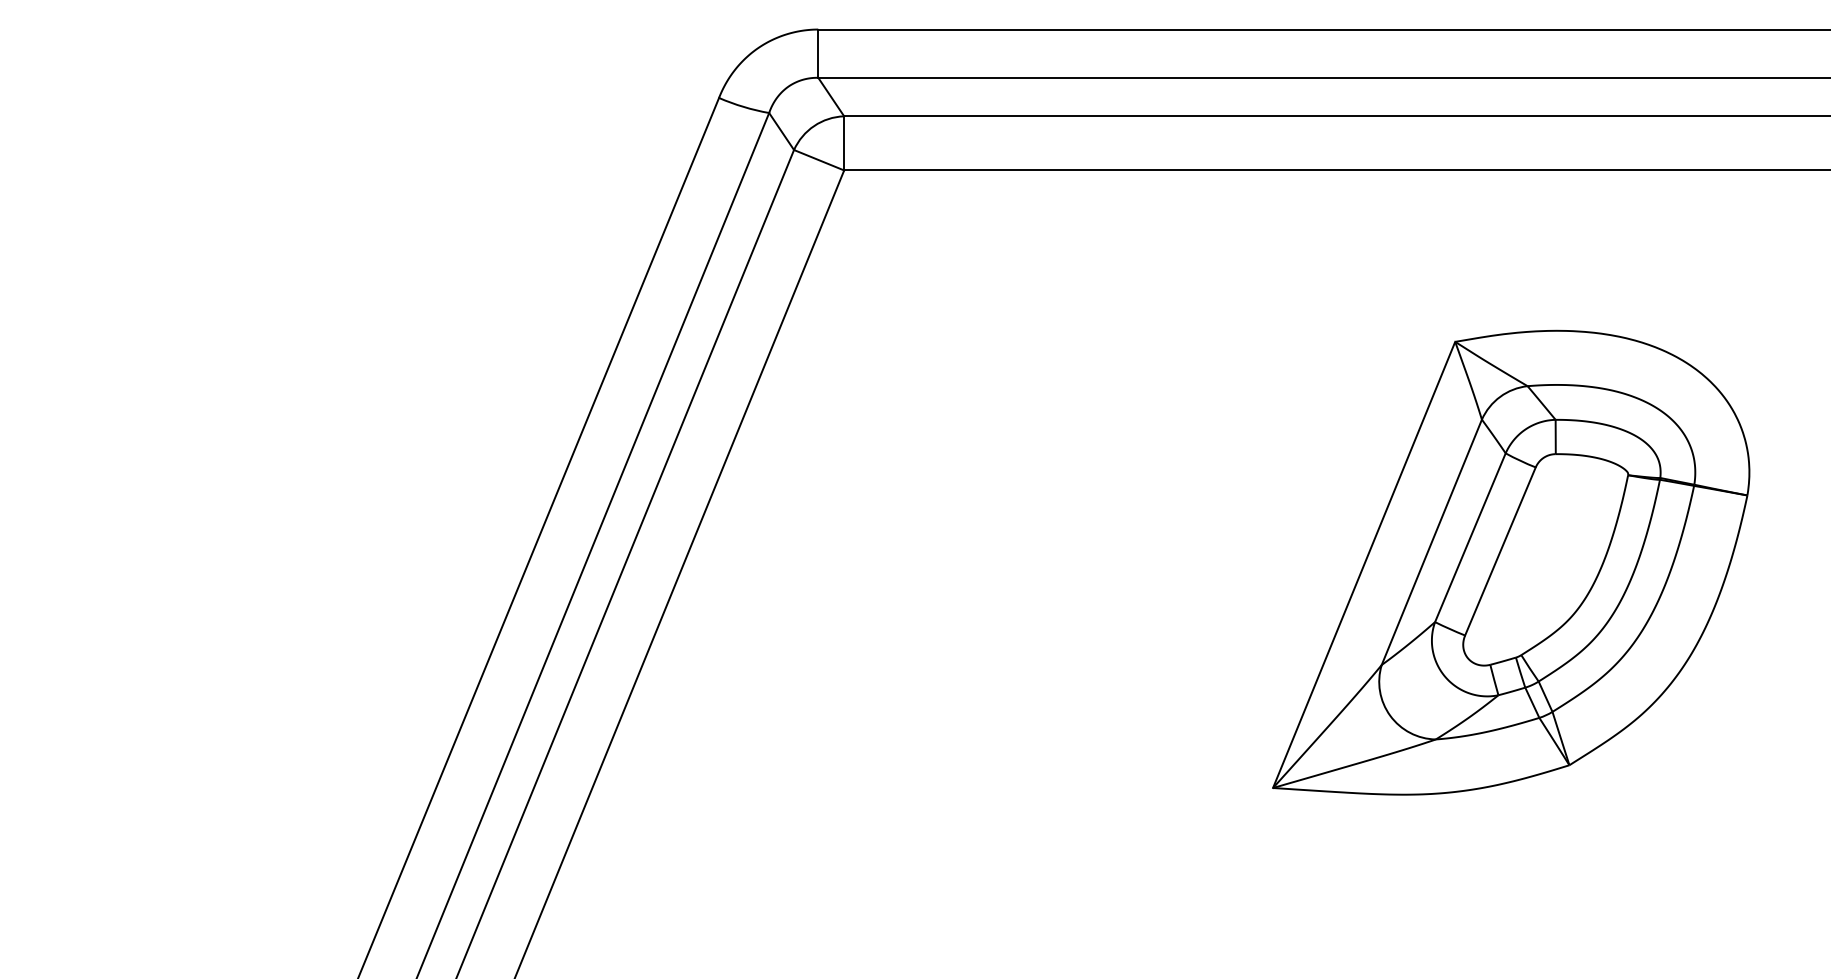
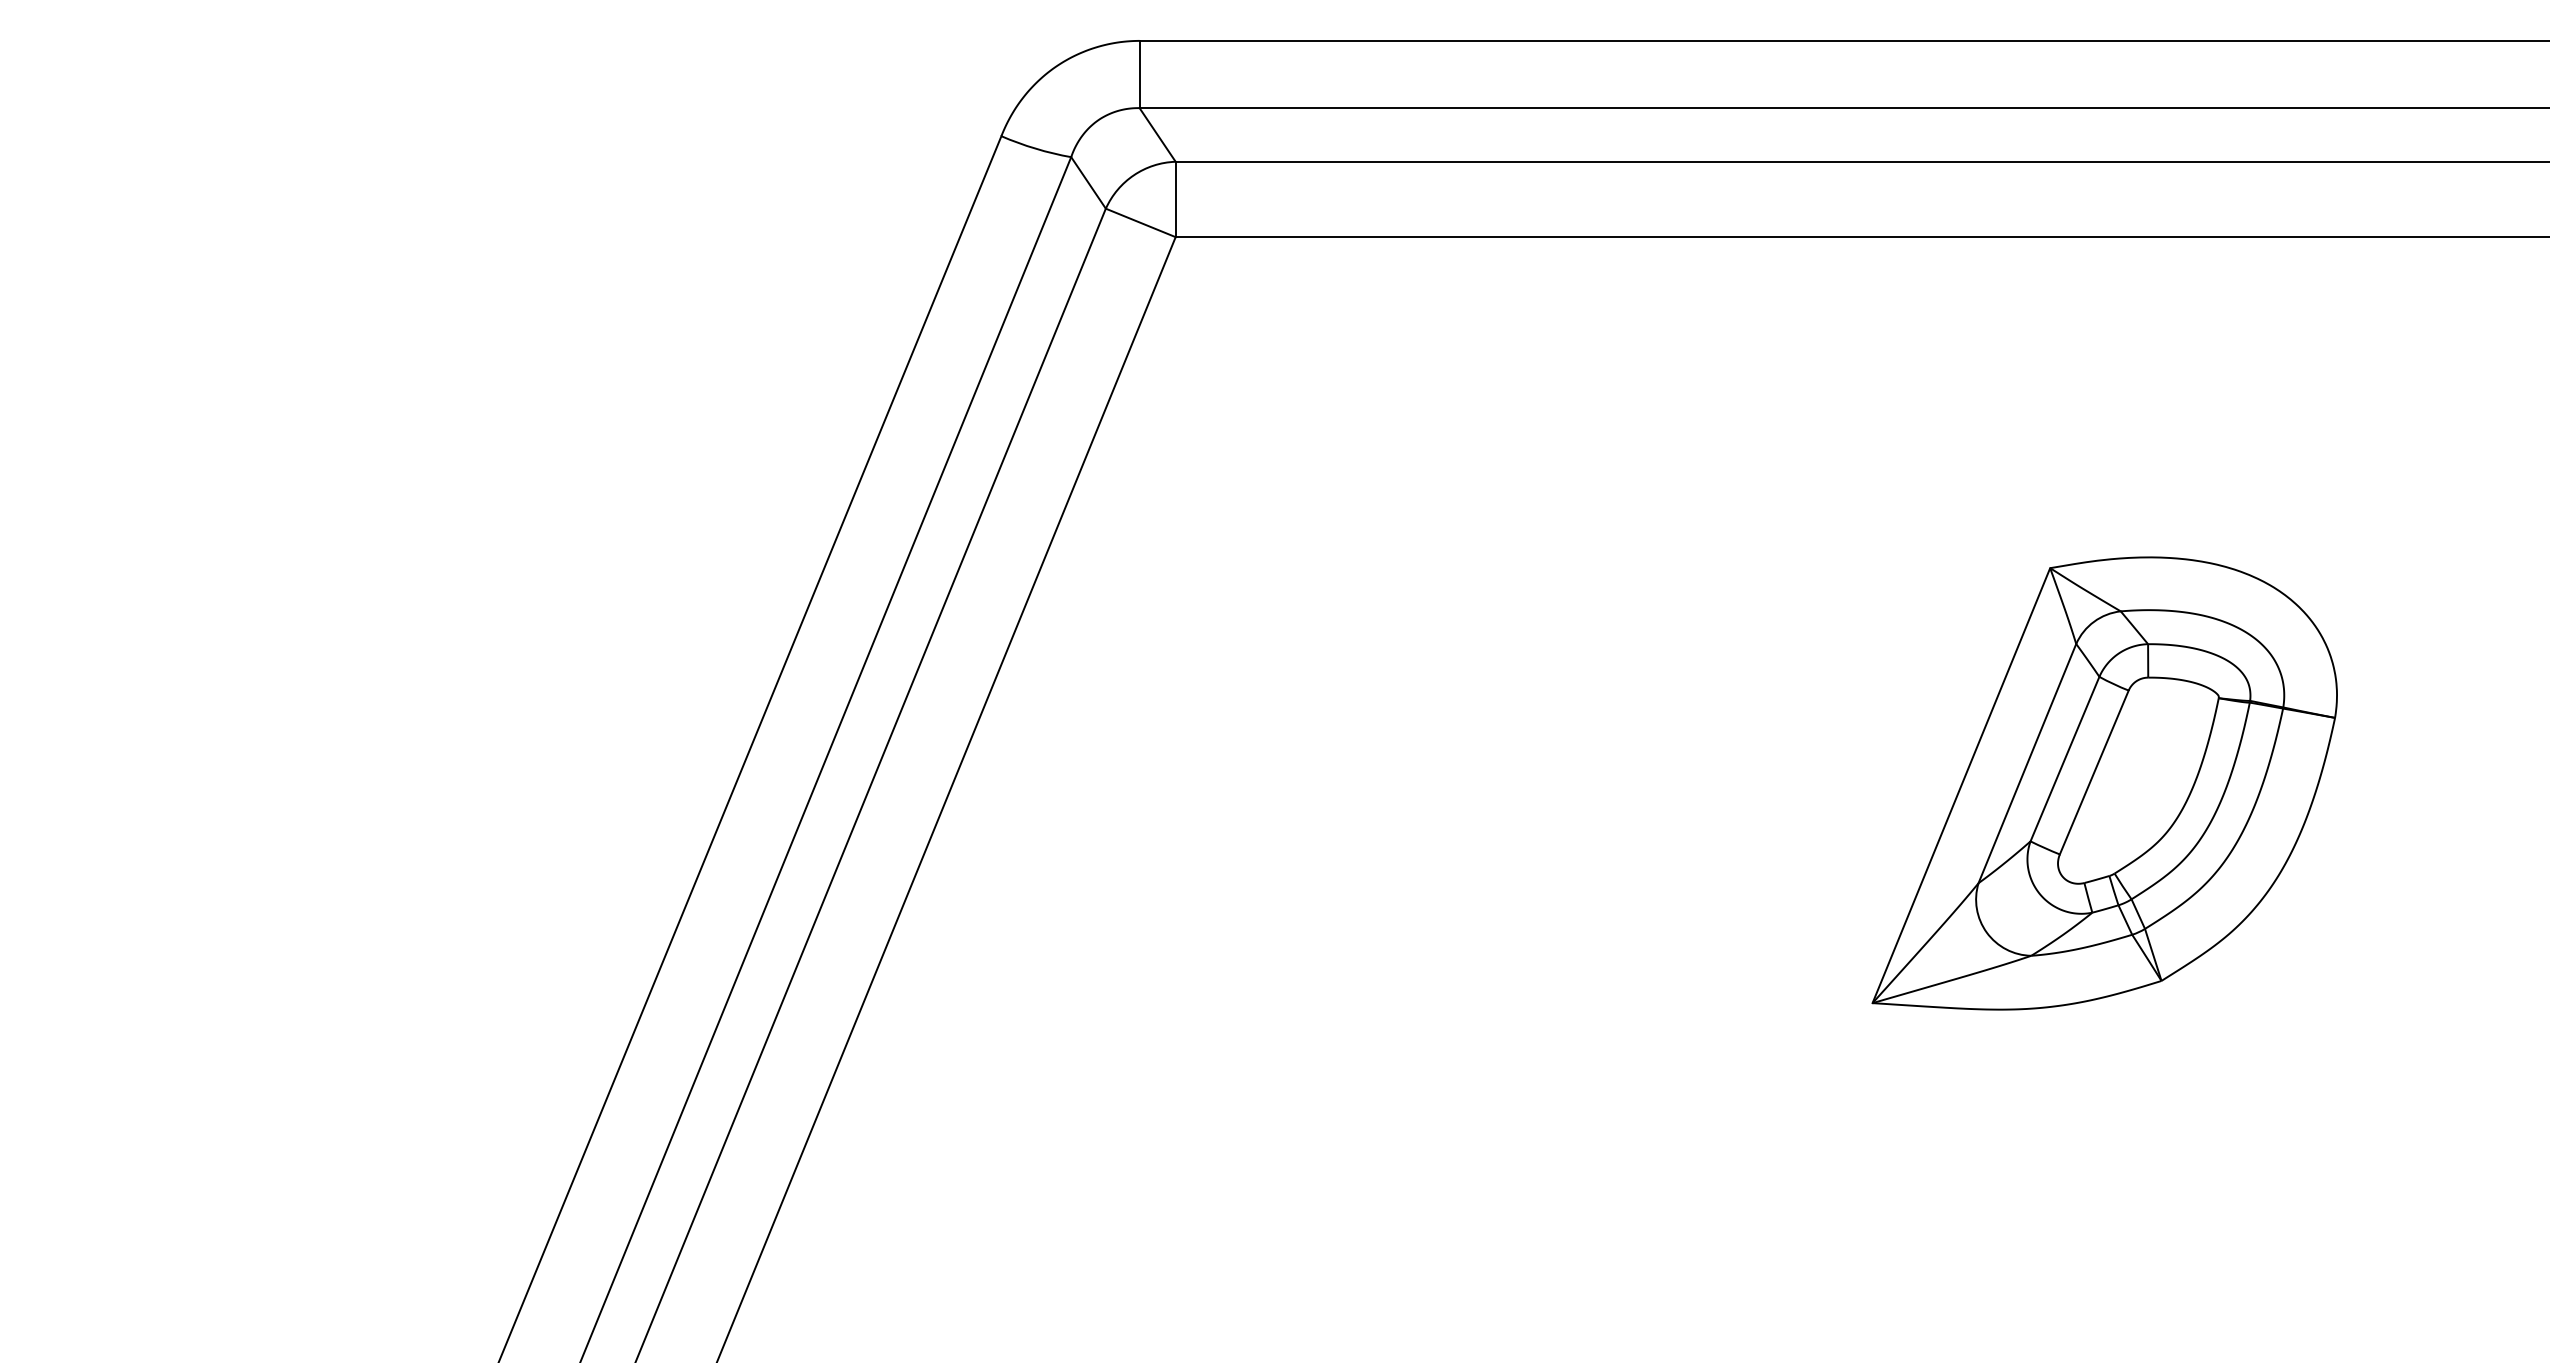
part: (1511, 562) -> (2104, 783), size x0.7

